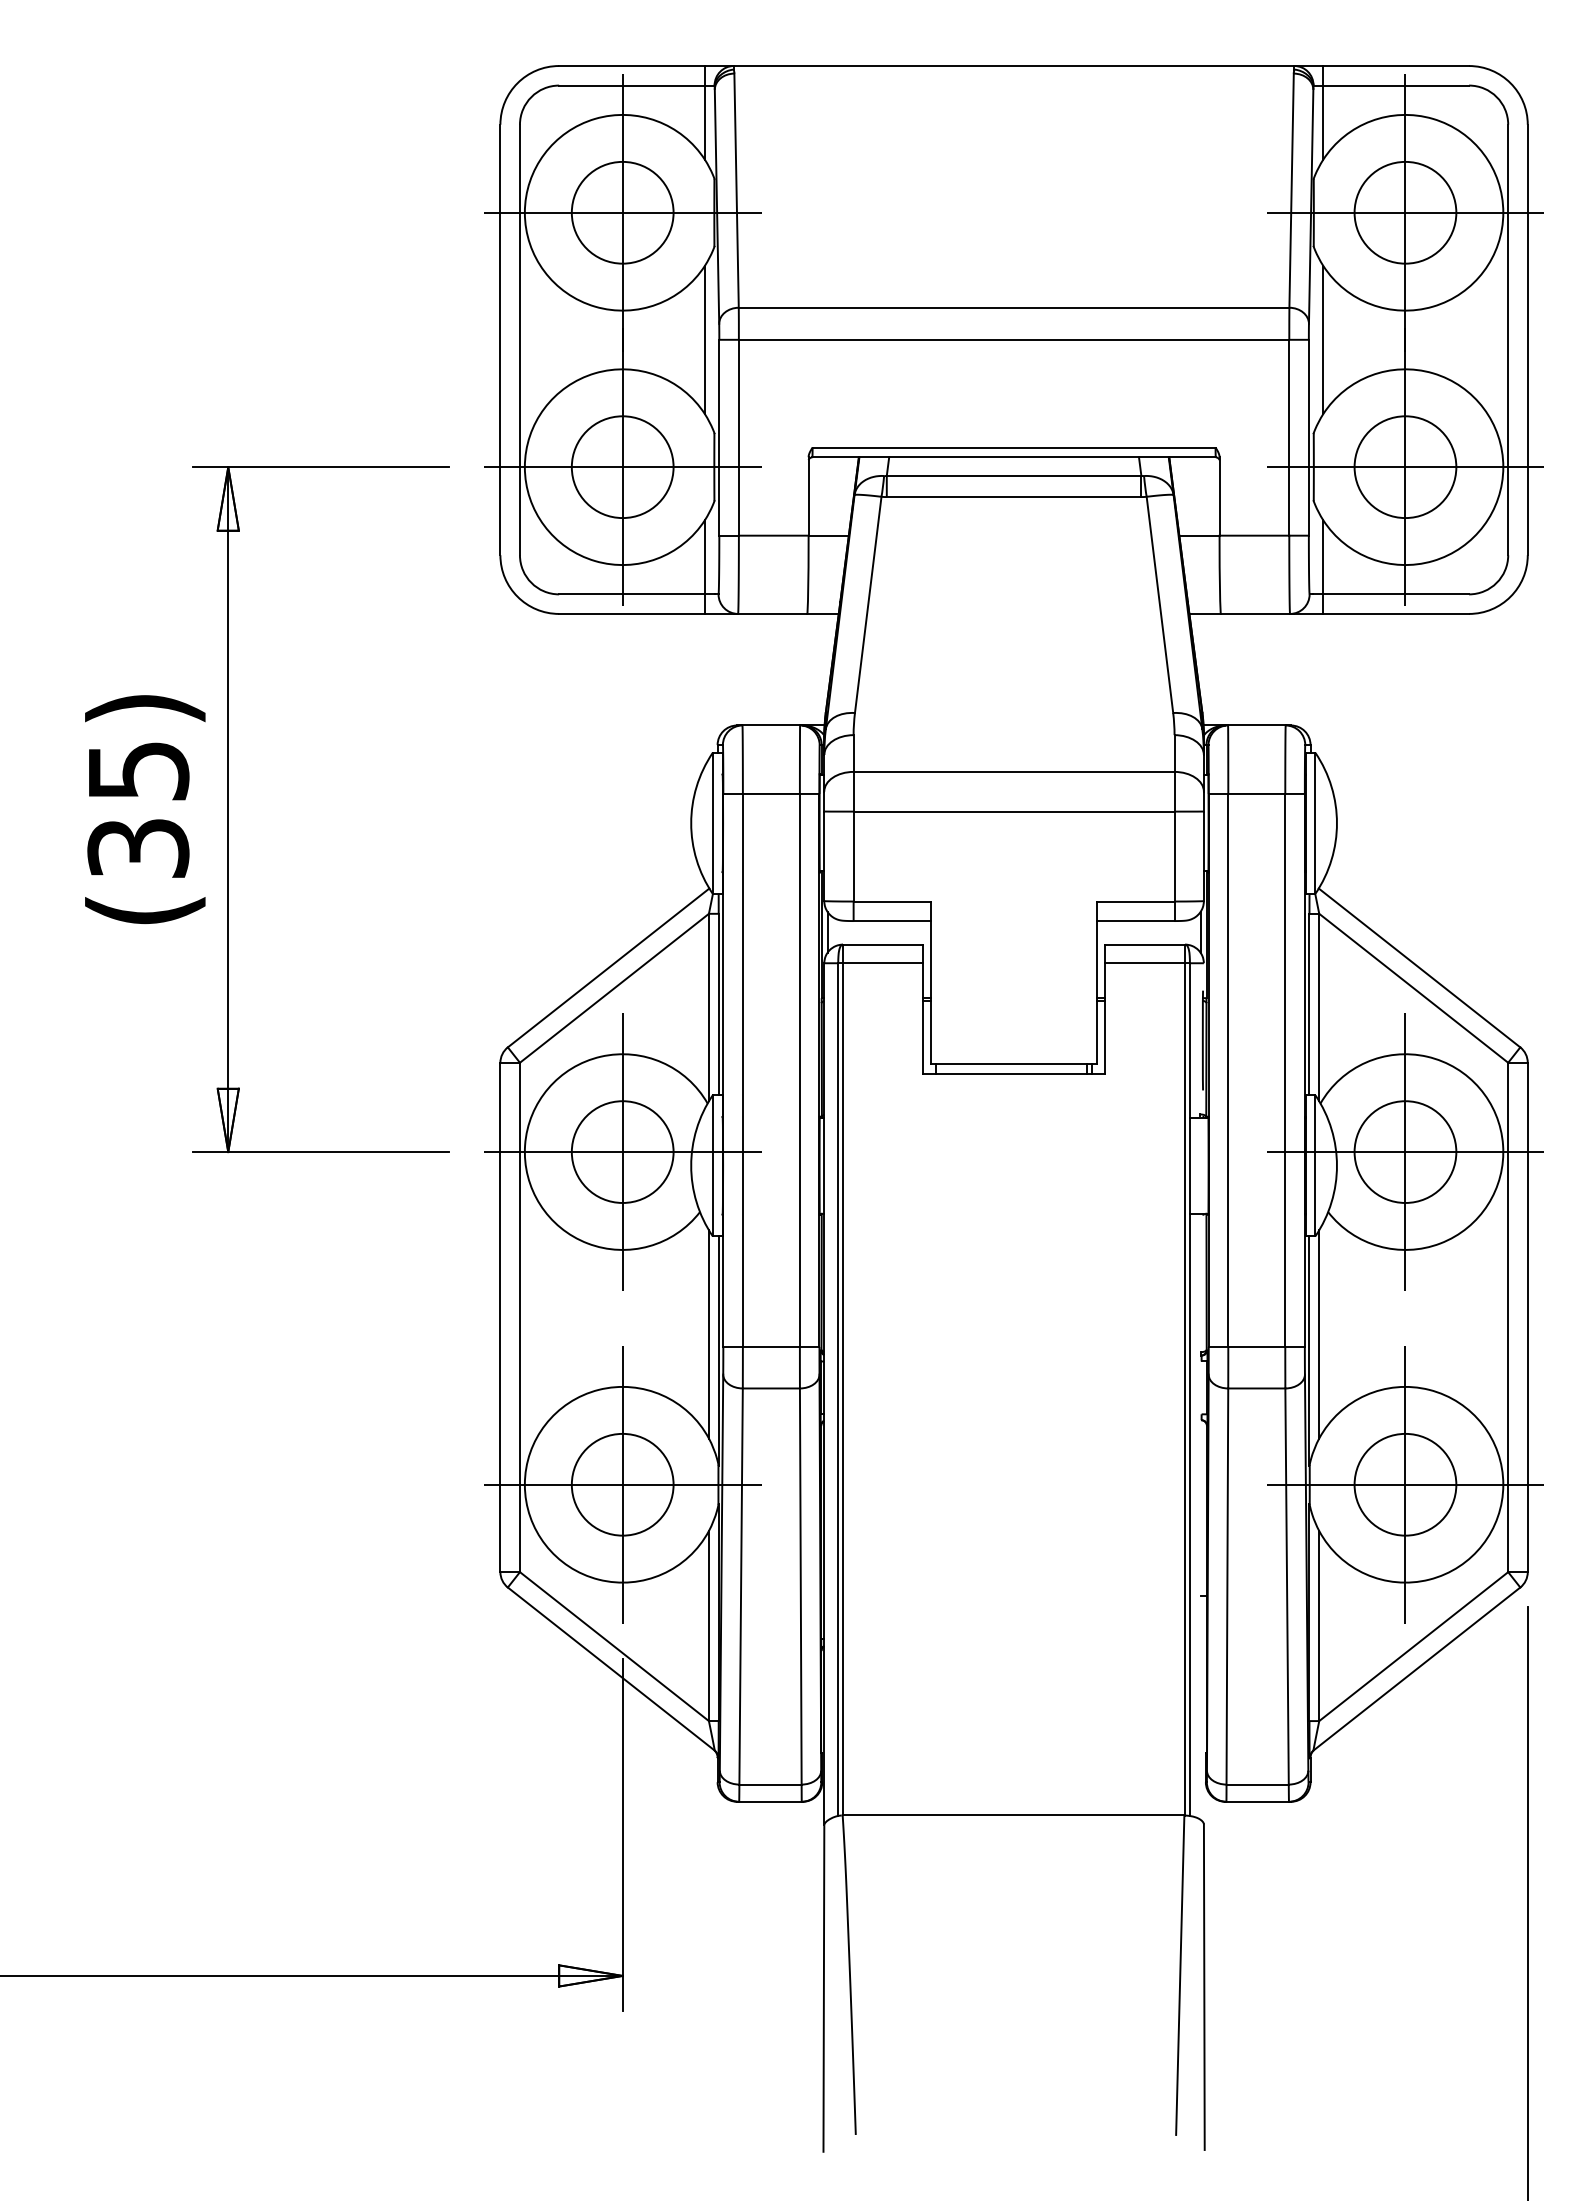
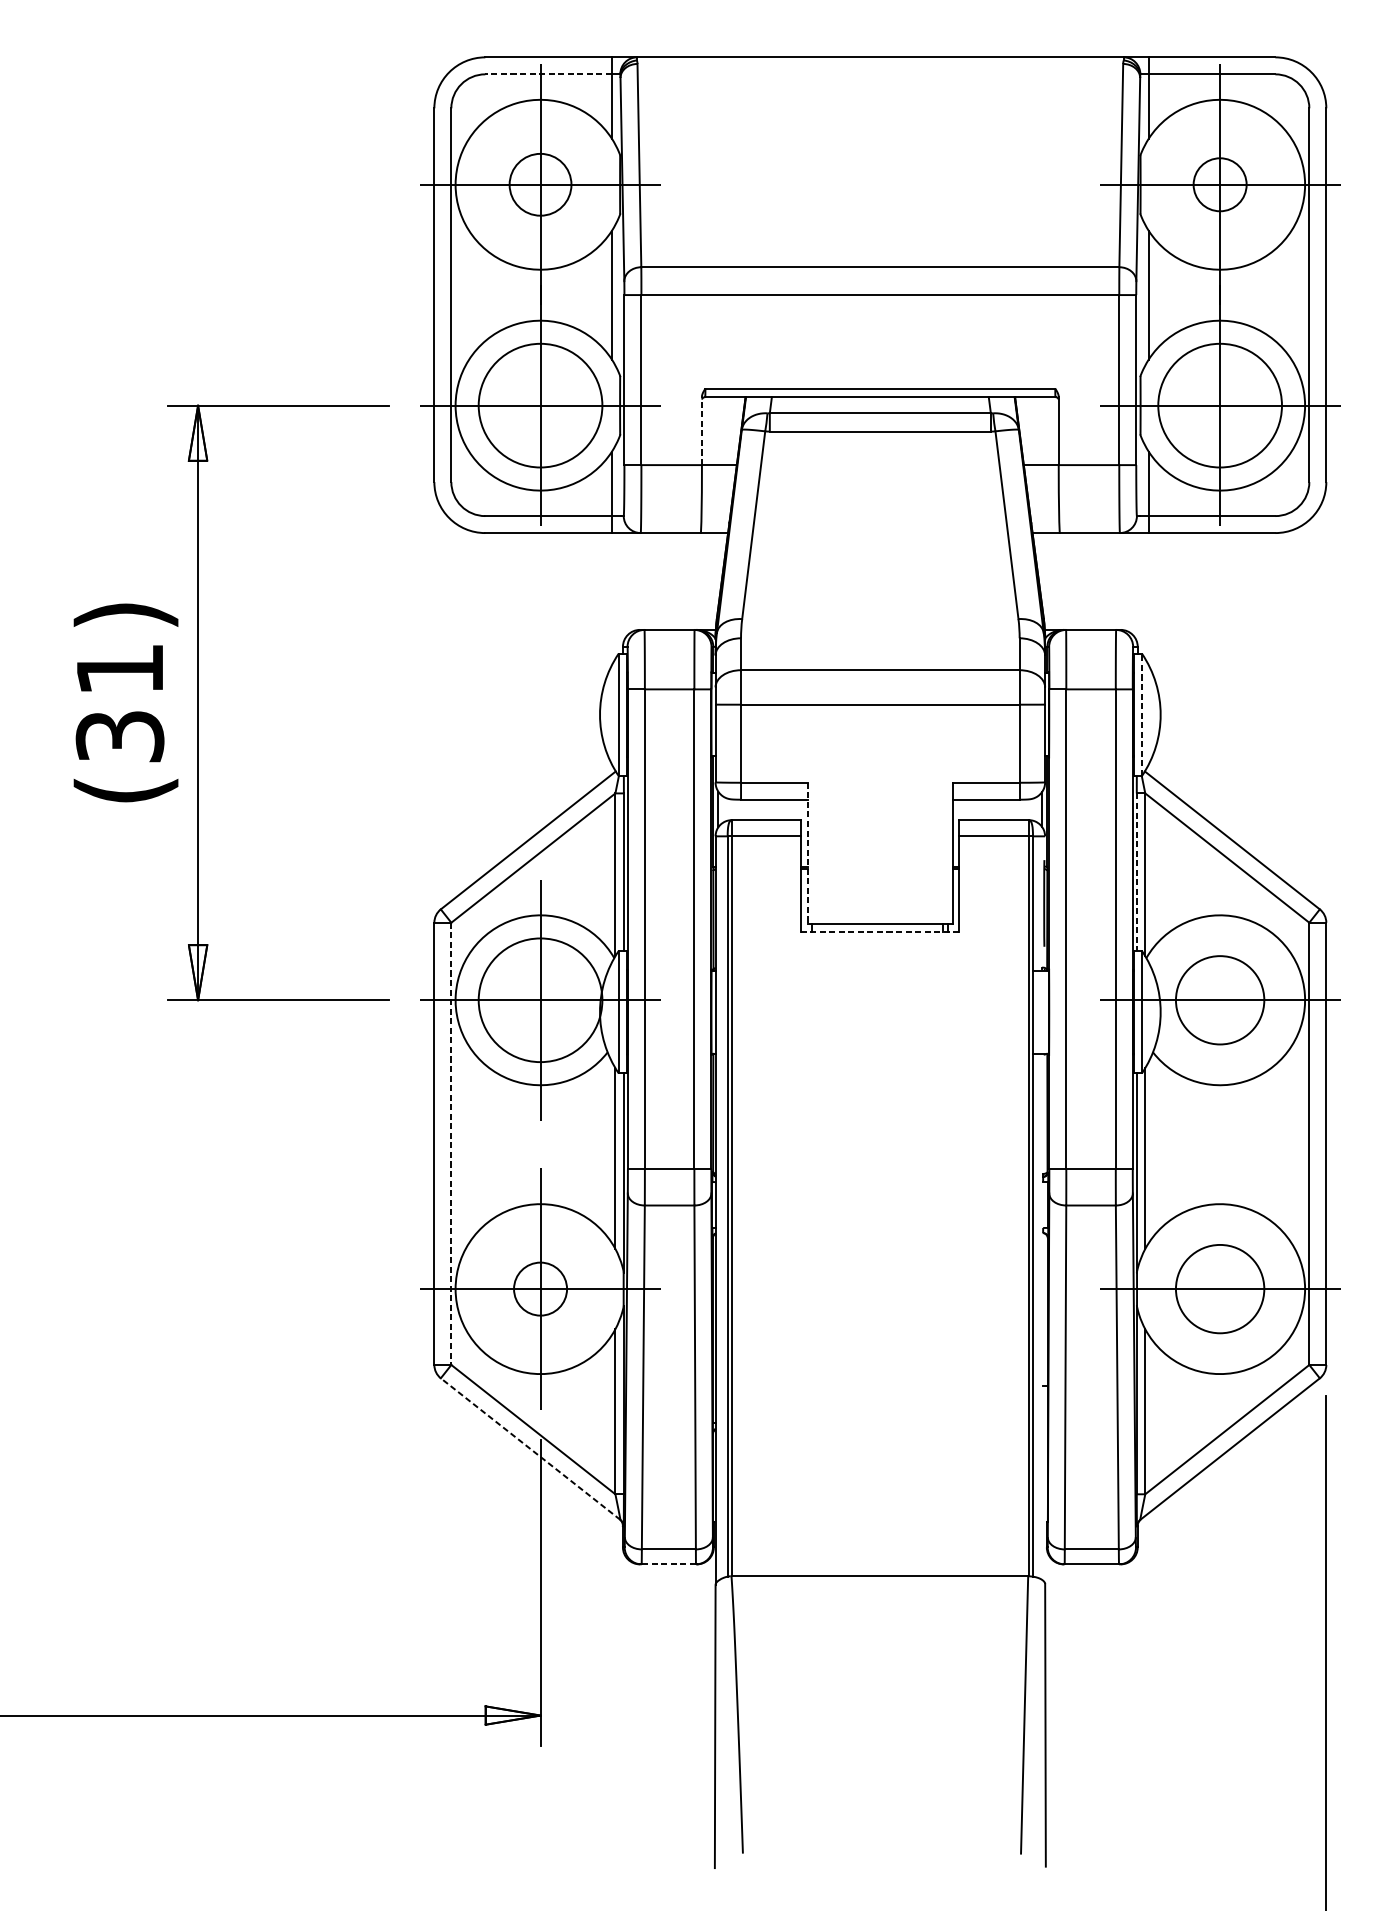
line: (632, 85) -> (549, 74), solid -> dashed
circle: (622, 212) -> (540, 184), size x0.7
circle: (1405, 212) -> (1220, 184), size x0.6
circle: (622, 467) -> (540, 405), size x1.4
circle: (1405, 467) -> (1220, 405), size x1.4
line: (808, 495) -> (701, 430), solid -> dashed
text: (139, 771) -> (121, 669), 35 -> 31
line: (1315, 822) -> (1142, 714), solid -> dashed
line: (930, 983) -> (807, 853), solid -> dashed
line: (1309, 1004) -> (1136, 872), solid -> dashed
line: (1014, 1073) -> (880, 932), solid -> dashed
circle: (622, 1151) -> (540, 999), size x1.4
line: (1405, 1152) -> (1220, 1000), removed
line: (519, 1317) -> (450, 1143), solid -> dashed
circle: (622, 1484) -> (540, 1288), size x0.6
line: (1405, 1484) -> (1220, 1288), removed
line: (611, 1669) -> (530, 1449), solid -> dashed
line: (769, 1801) -> (667, 1564), solid -> dashed

